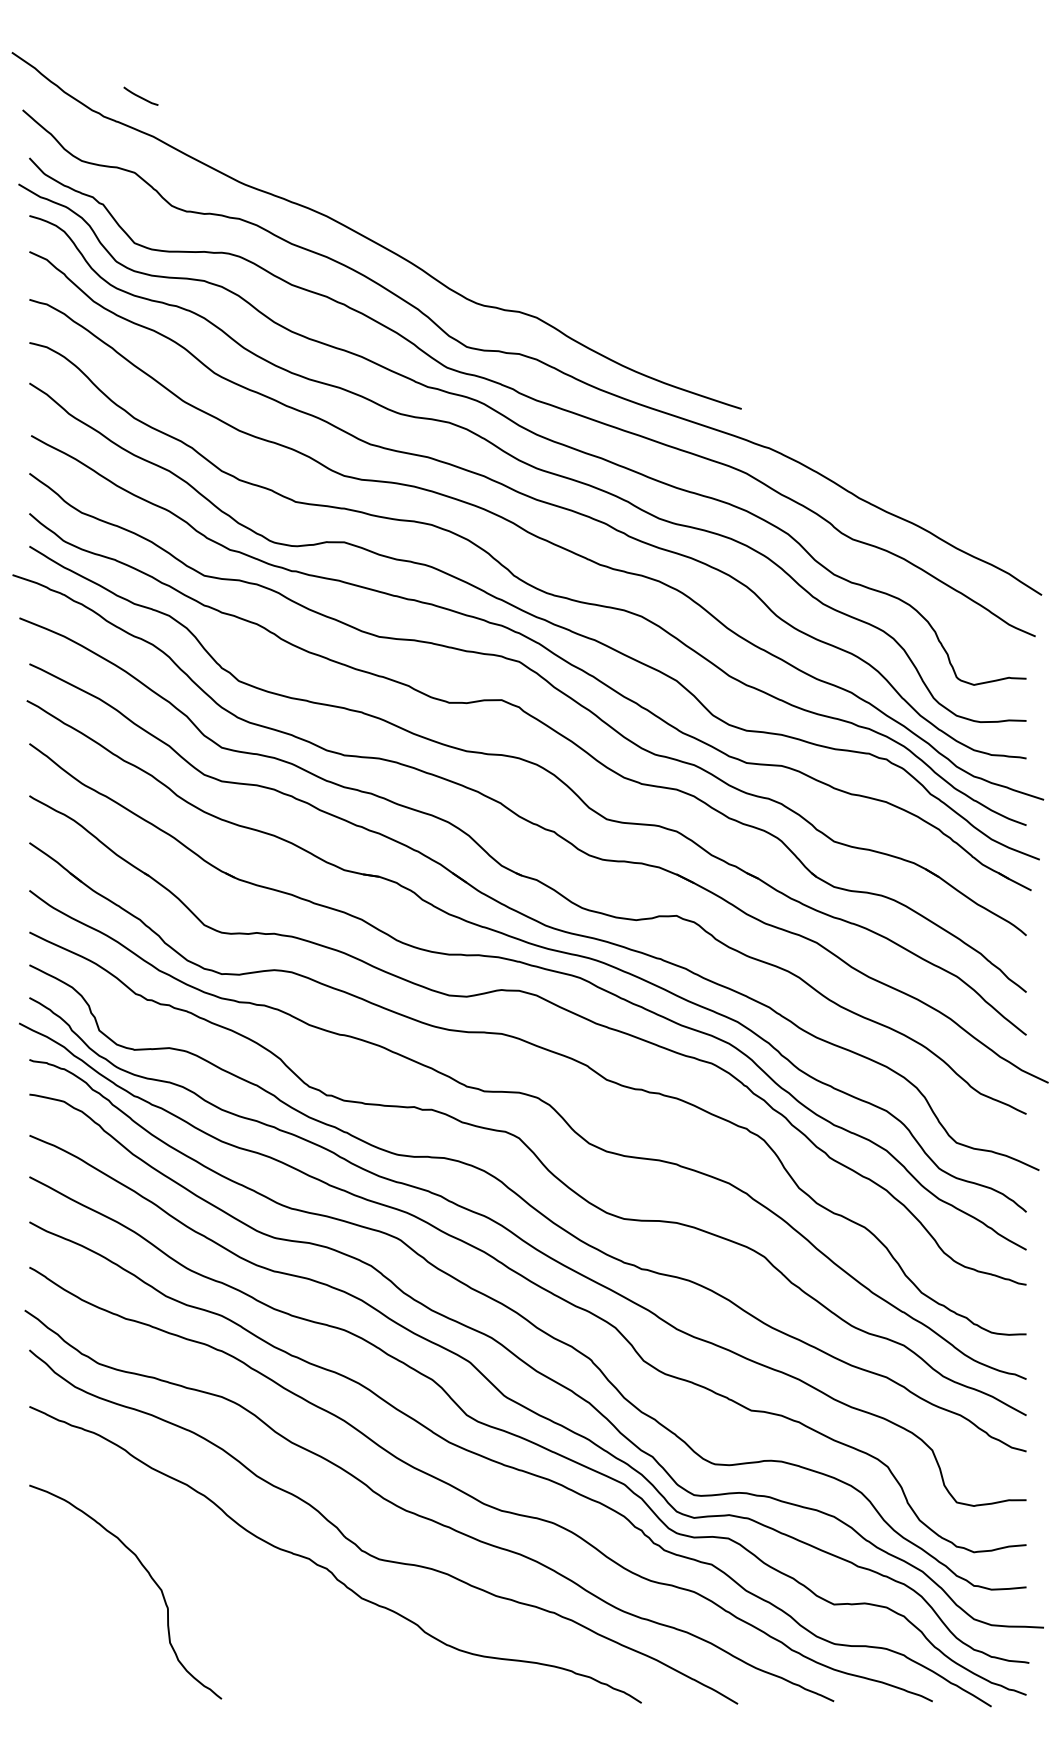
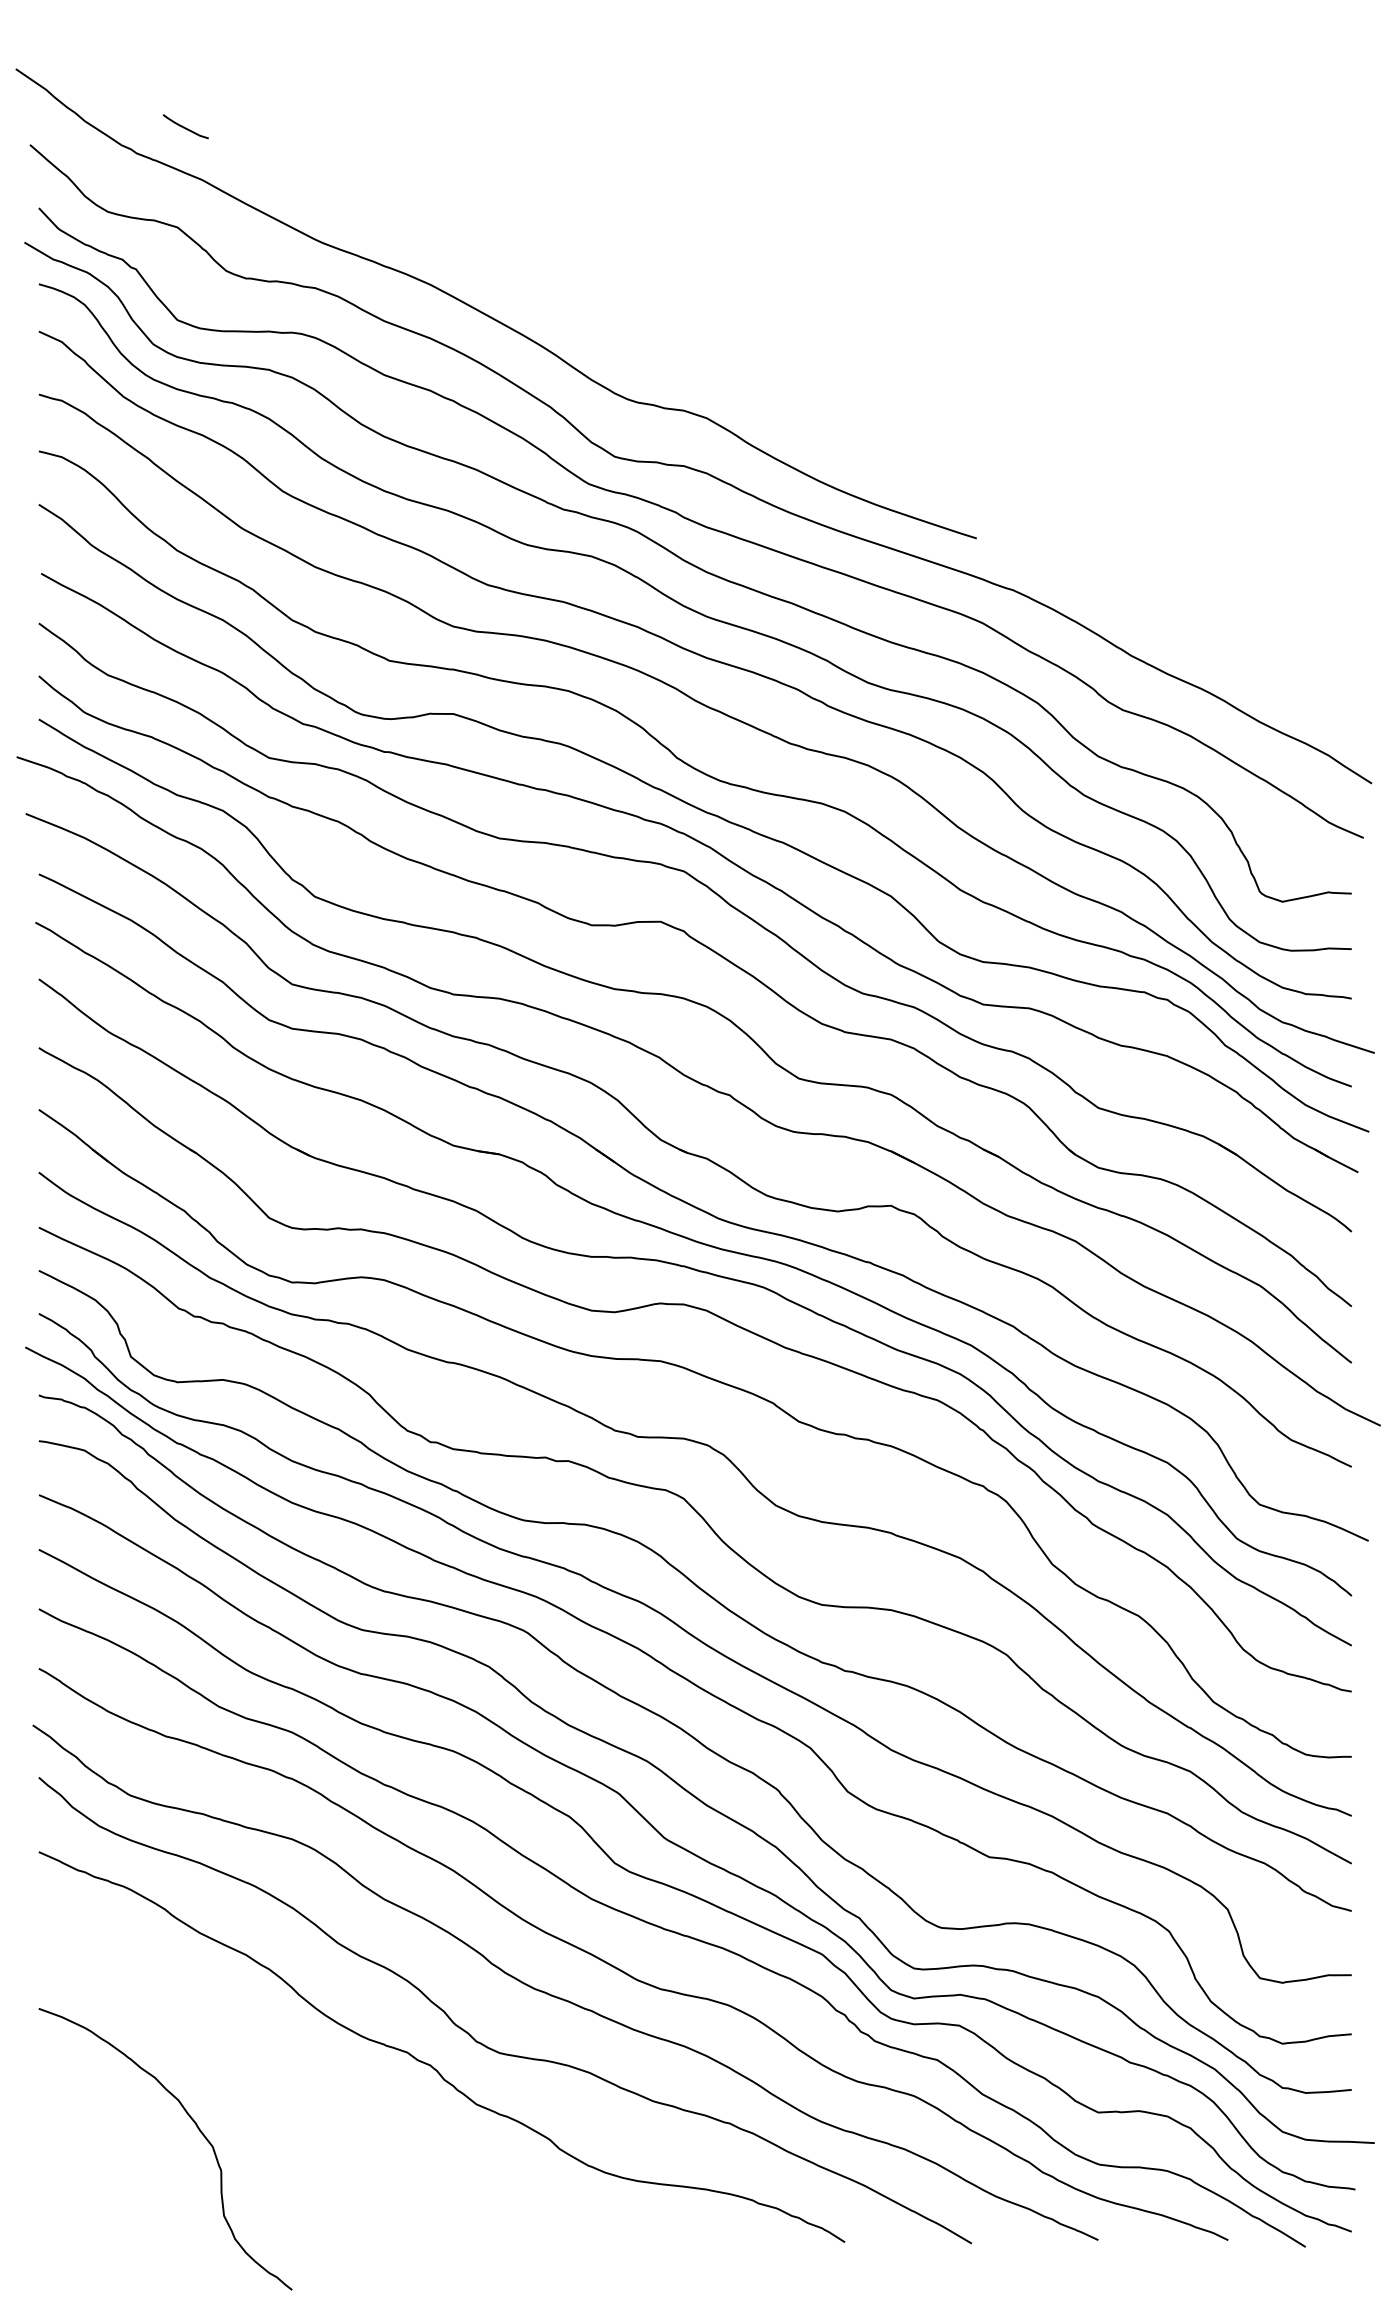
curve: (149, 1576) -> (197, 2128), moved

